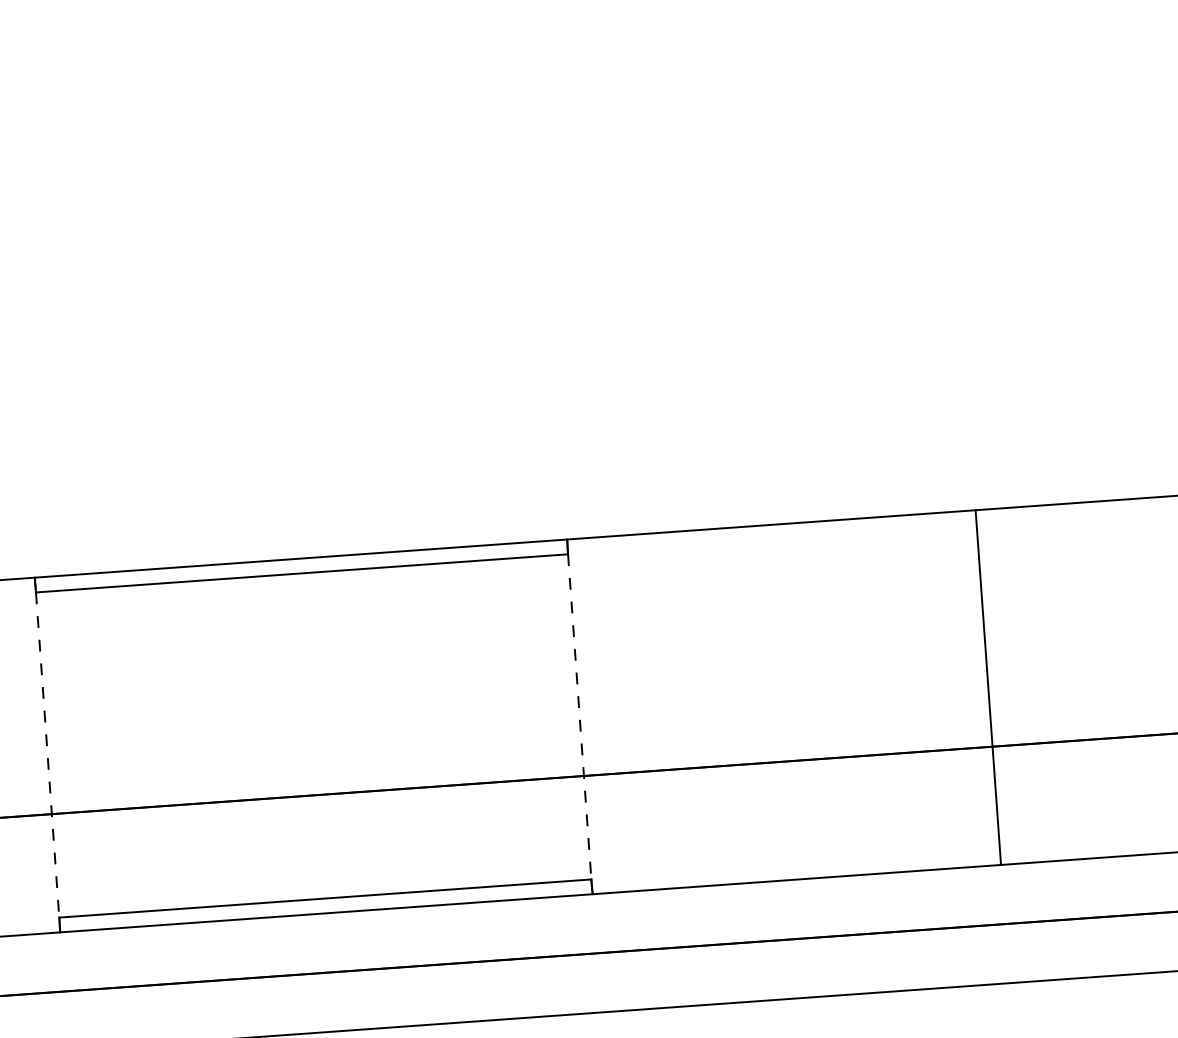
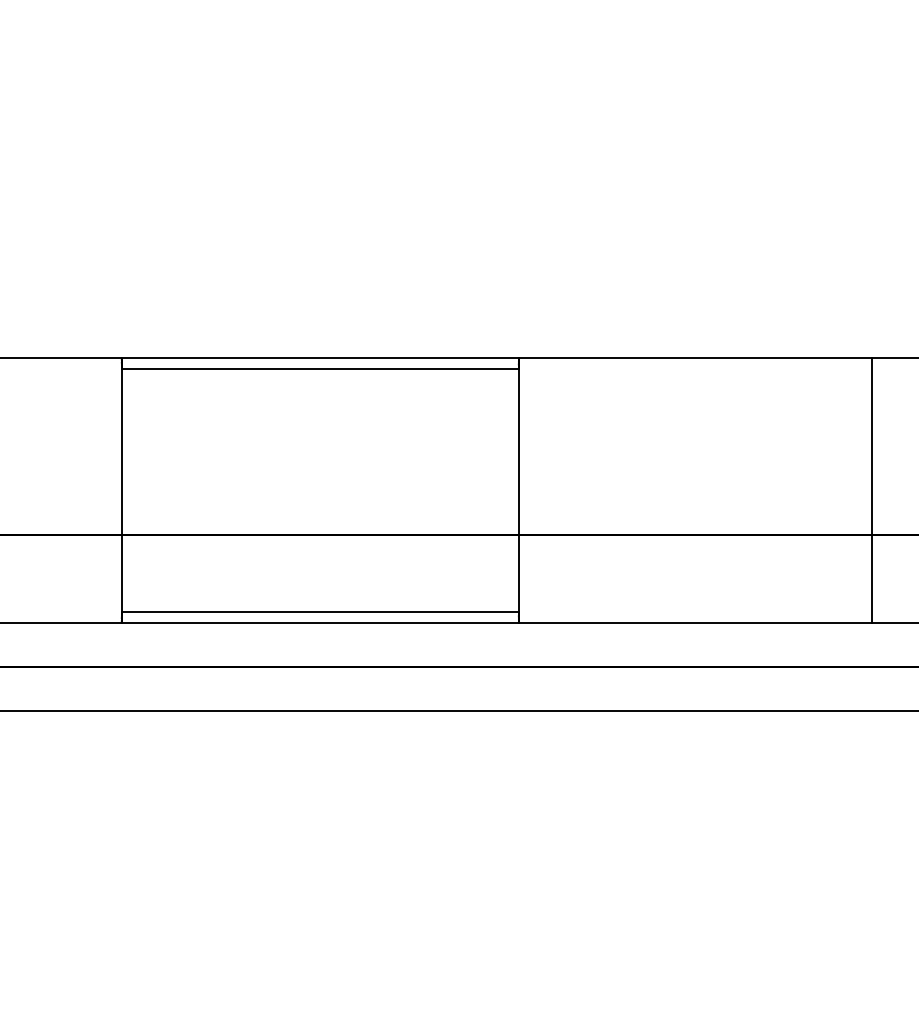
line: (988, 687) -> (871, 490), moved
line: (579, 716) -> (518, 490), dashed -> solid
line: (47, 755) -> (121, 490), dashed -> solid

